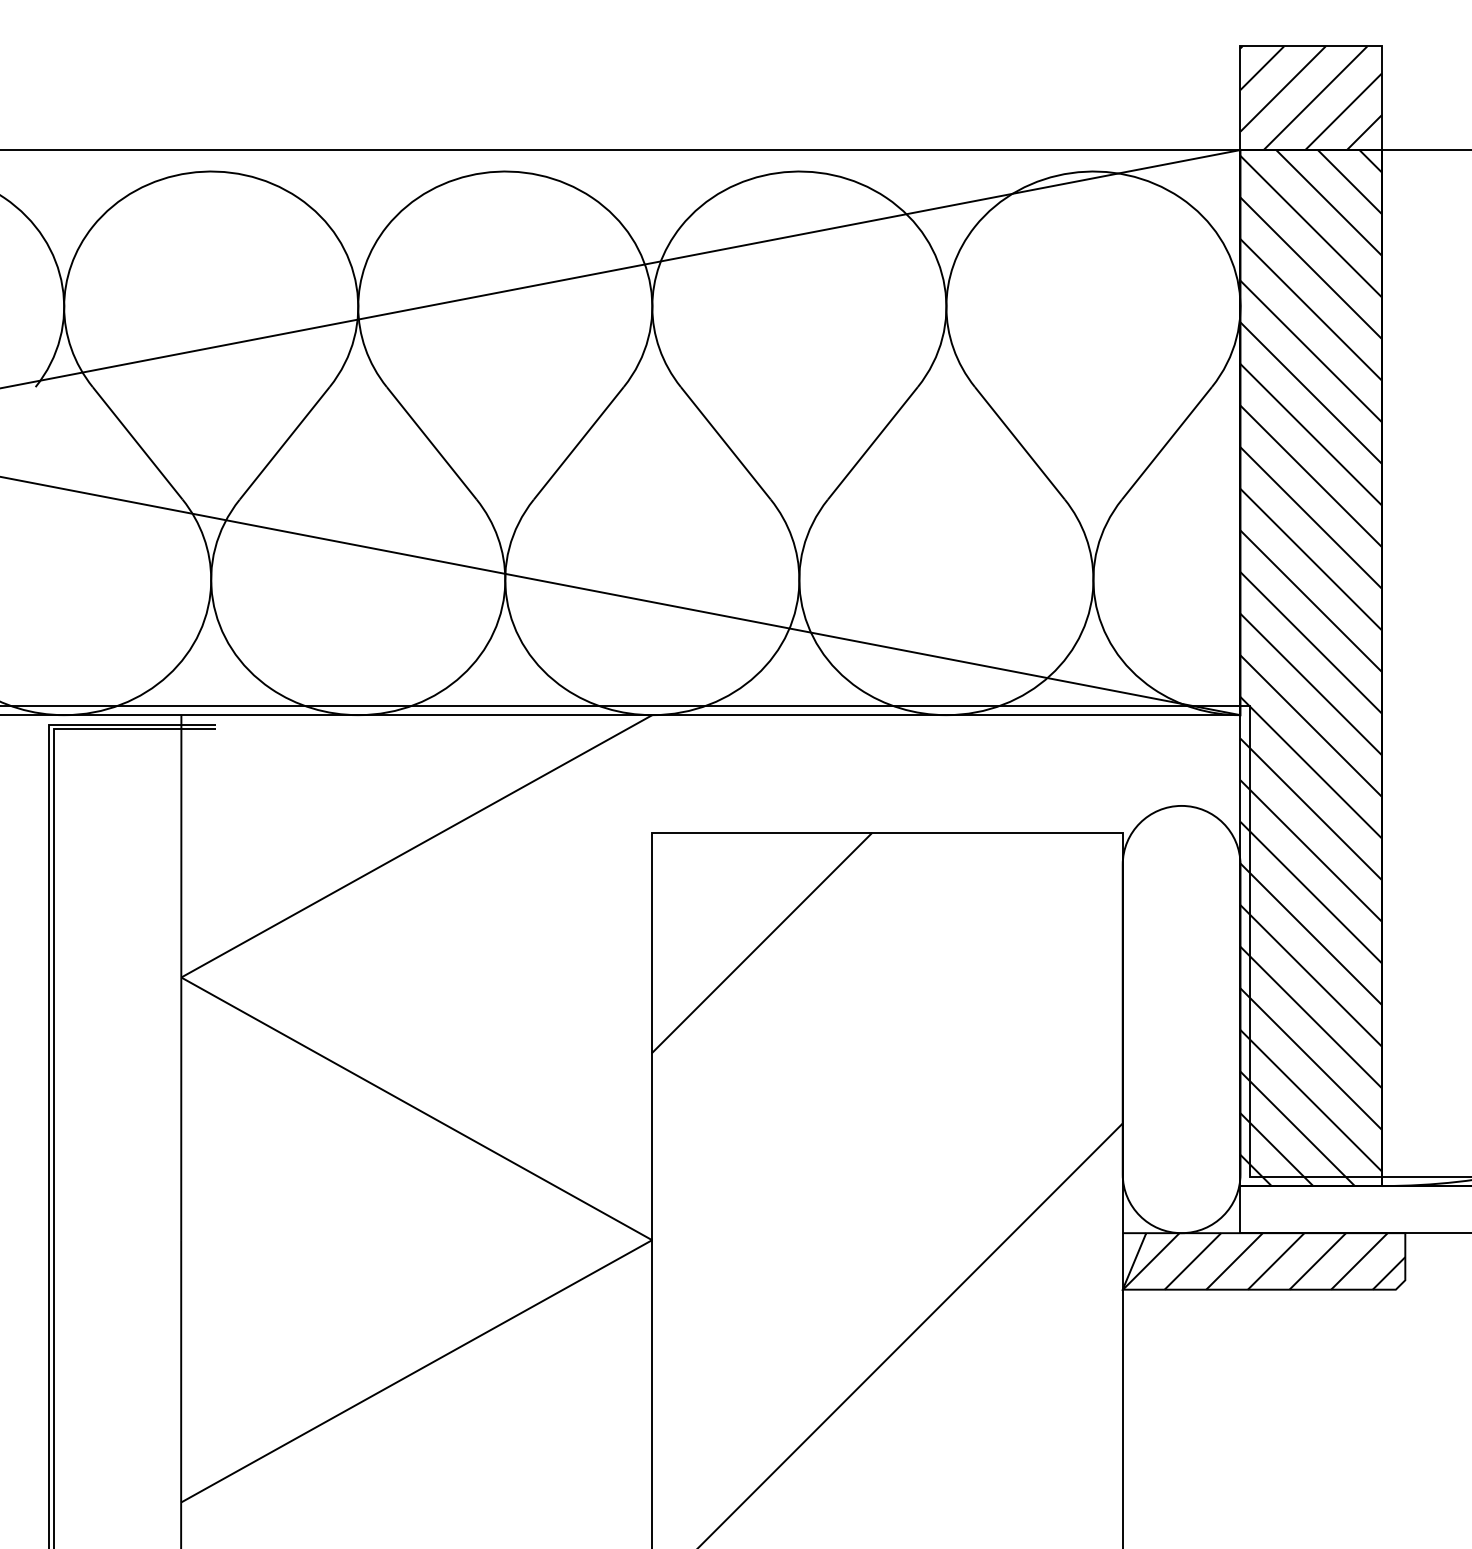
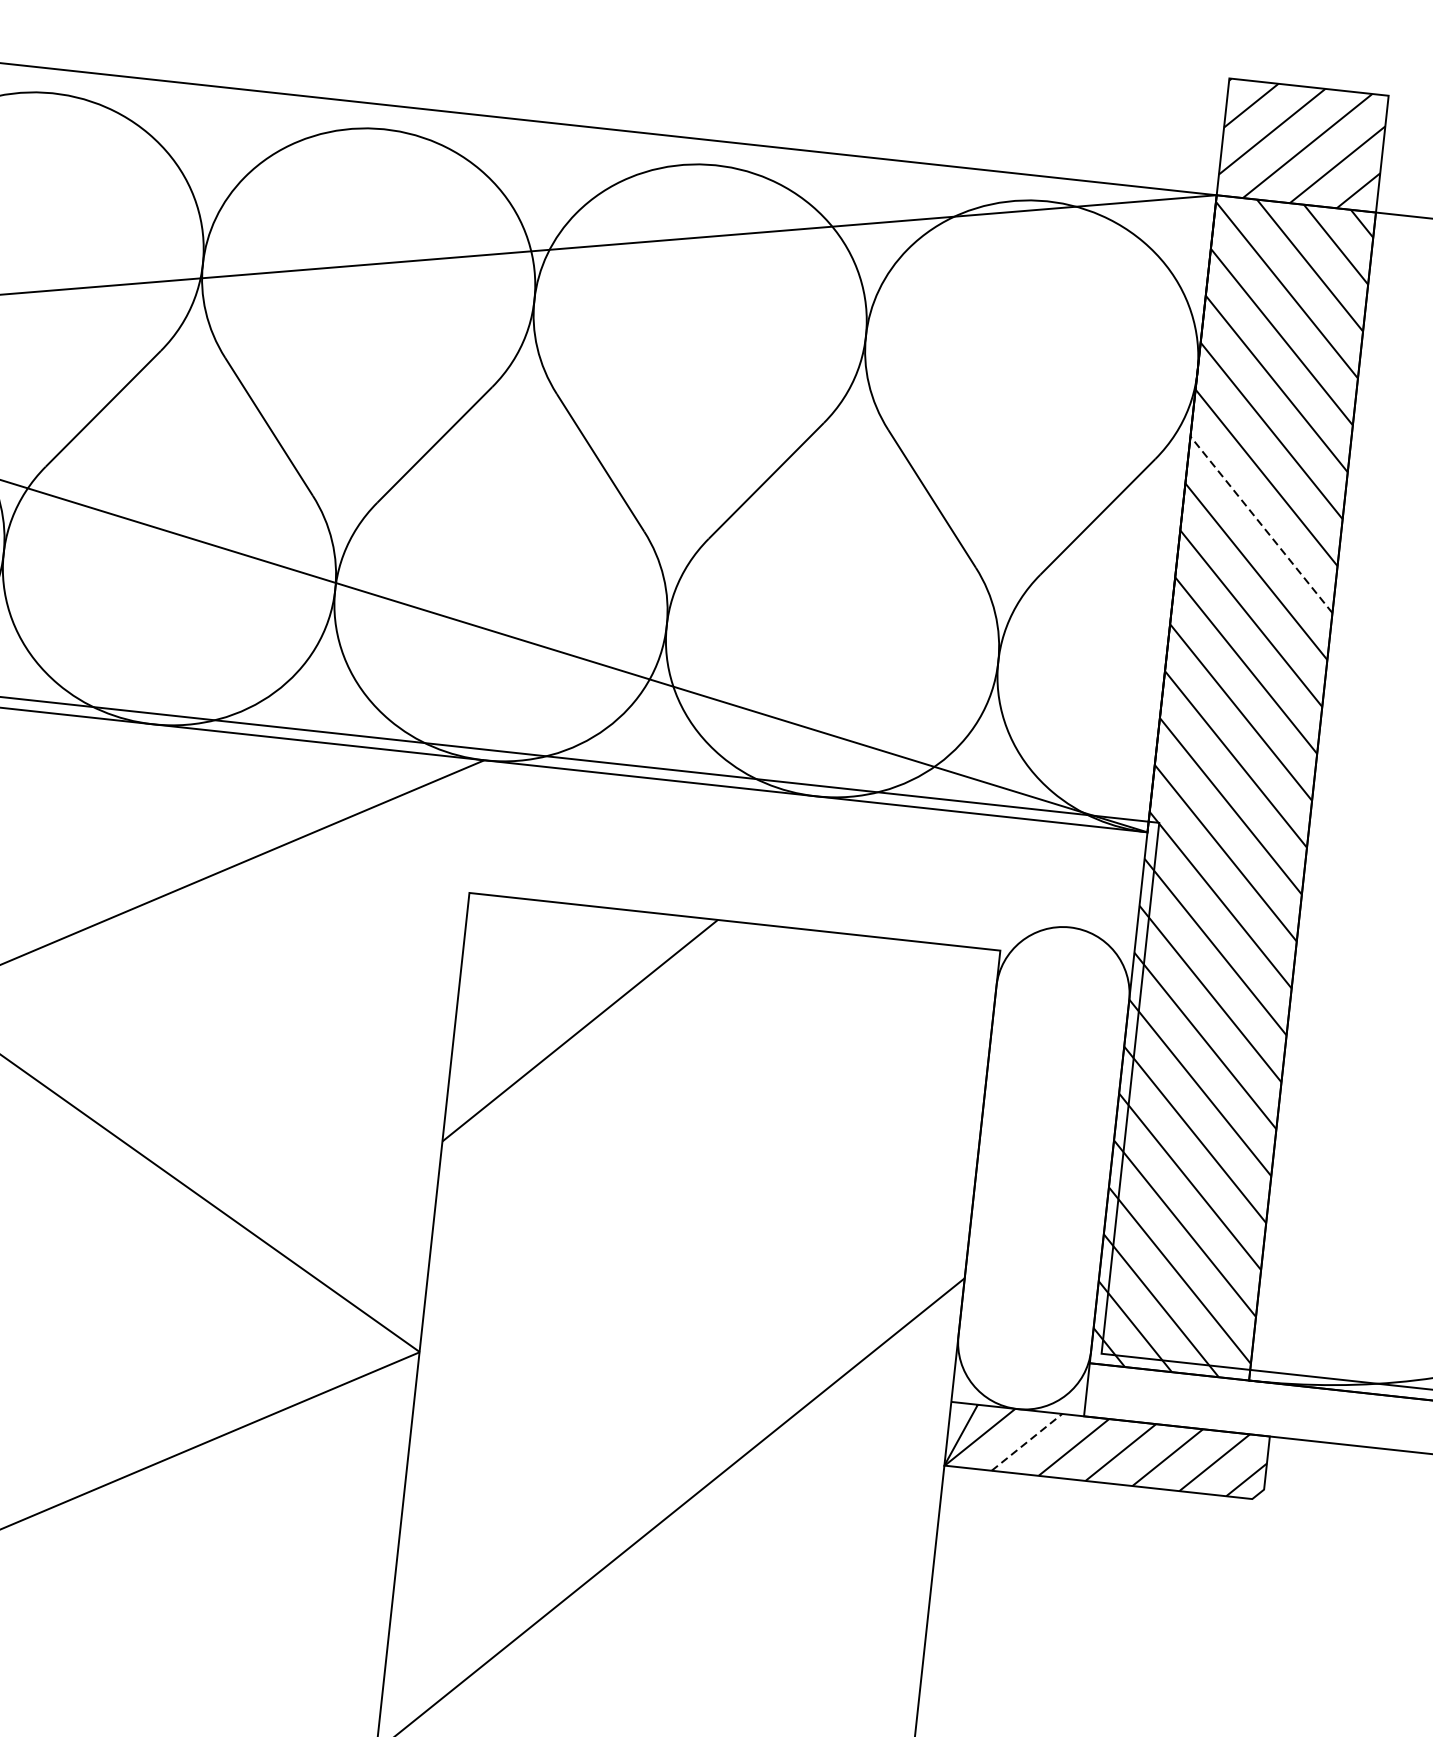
line: (1311, 434) -> (1261, 524), solid -> dashed
line: (1192, 1261) -> (1026, 1442), solid -> dashed

